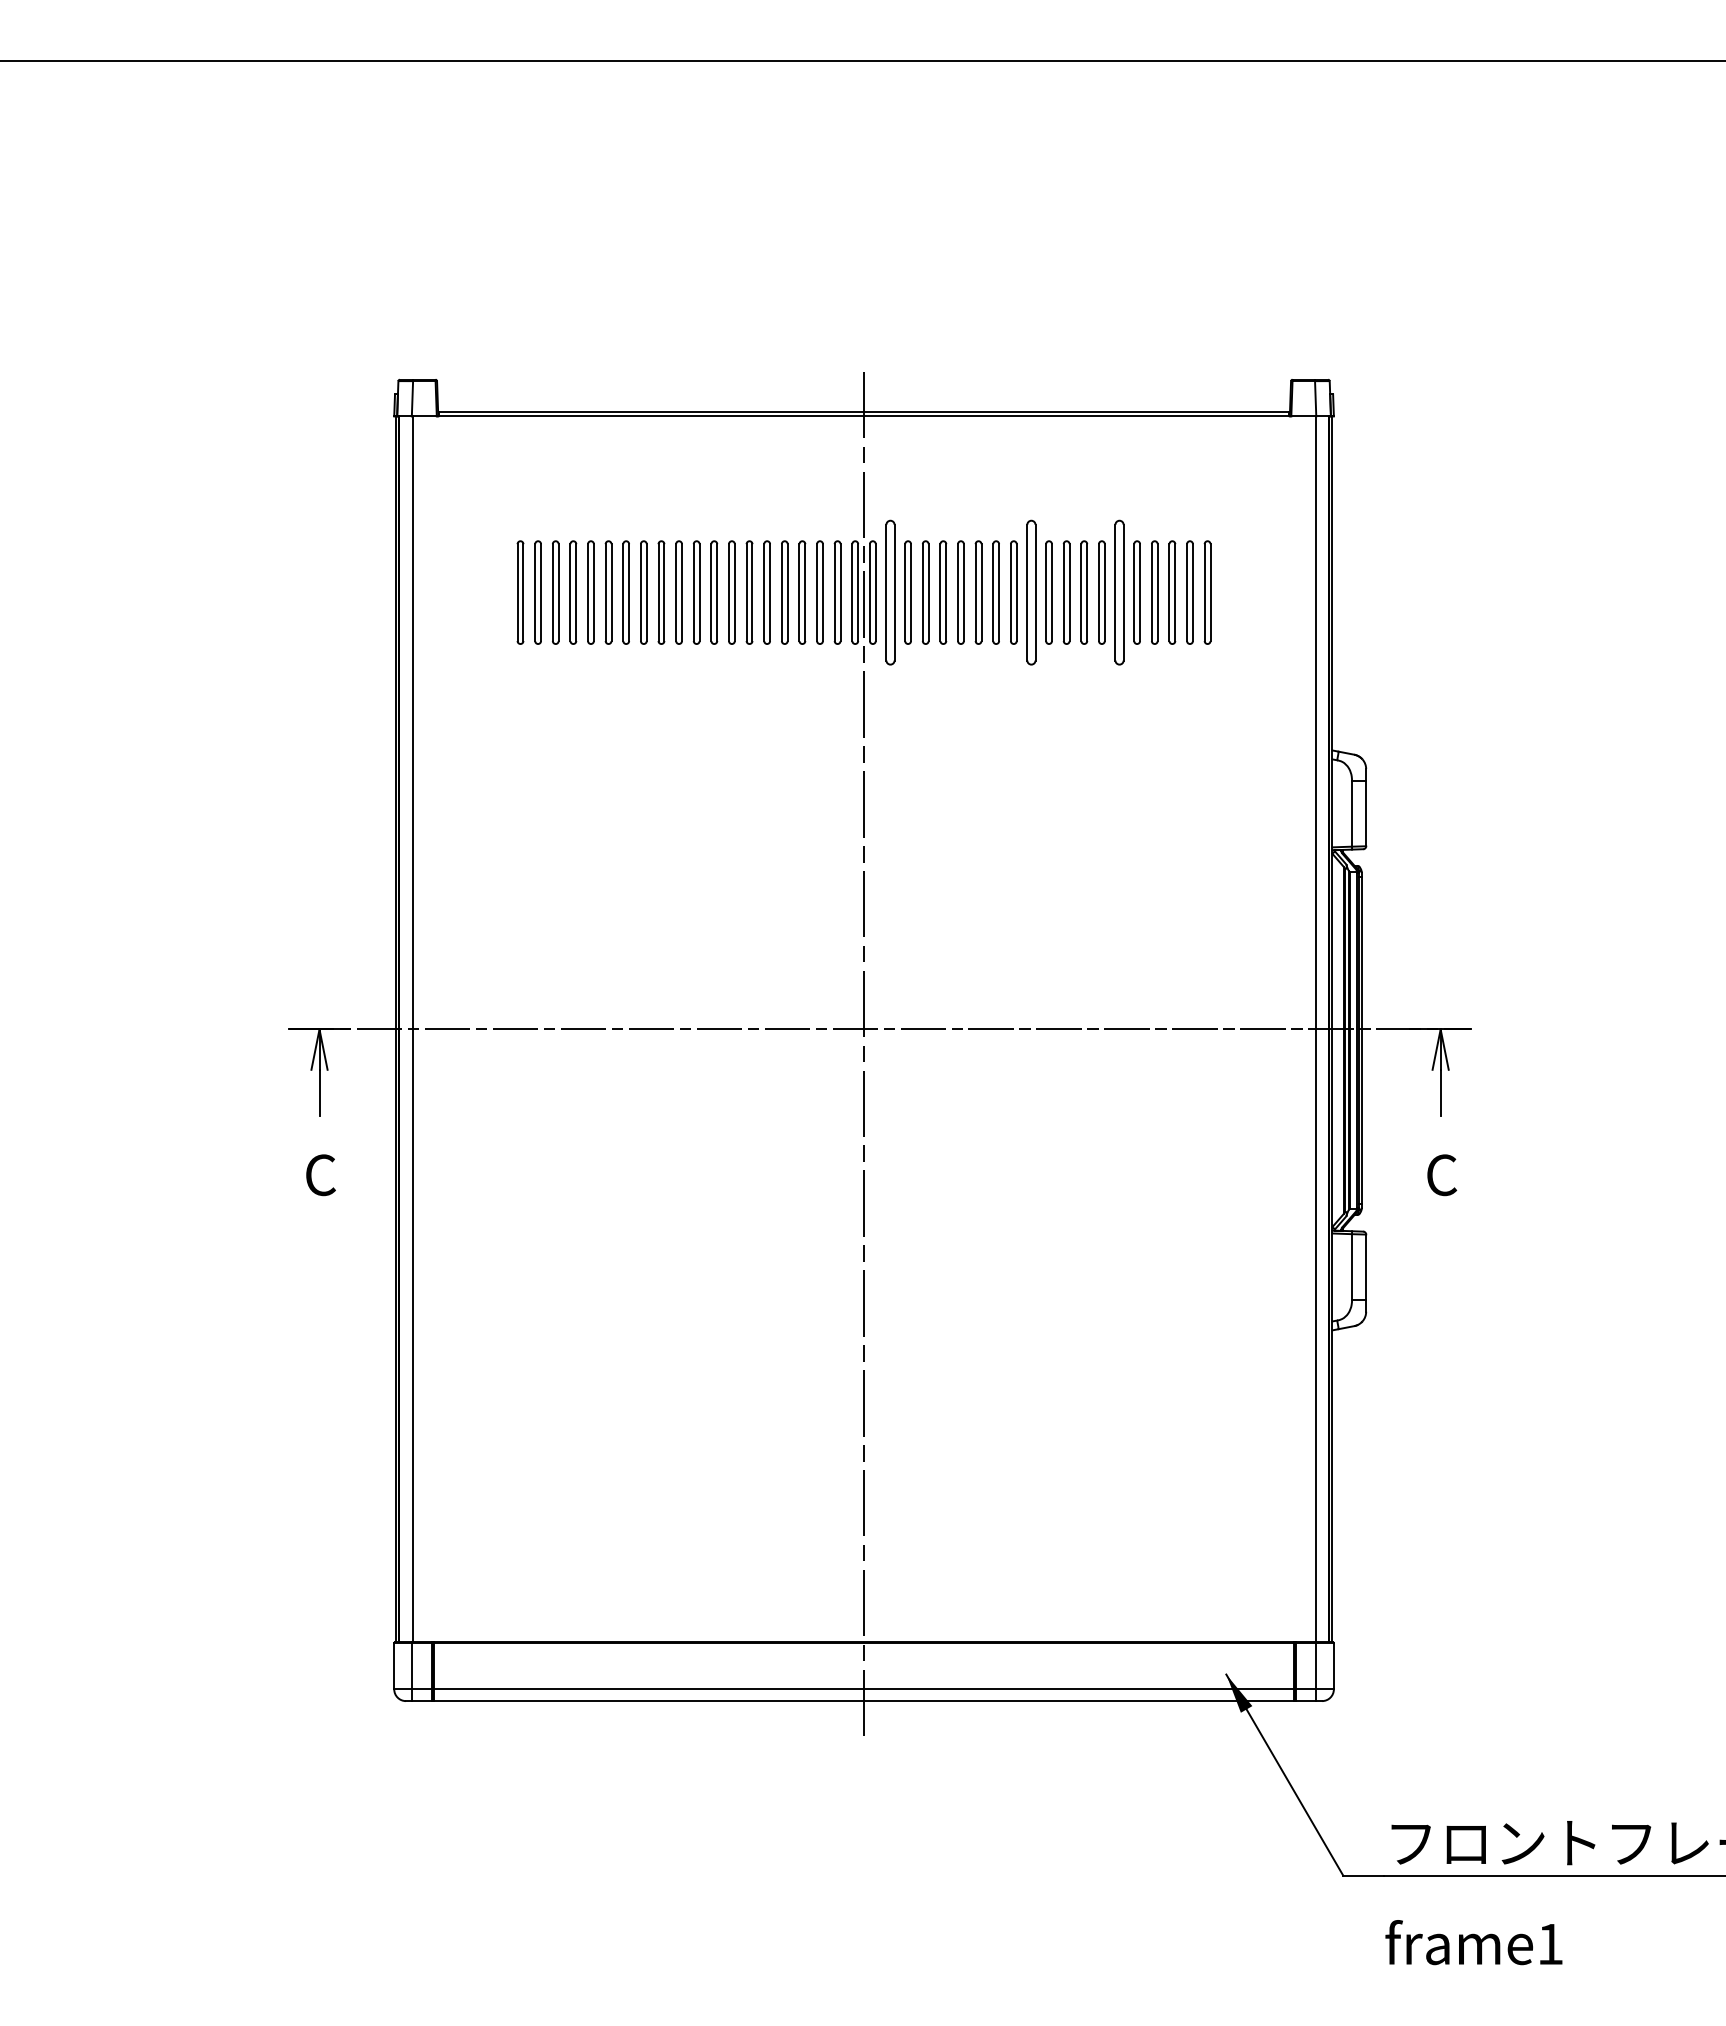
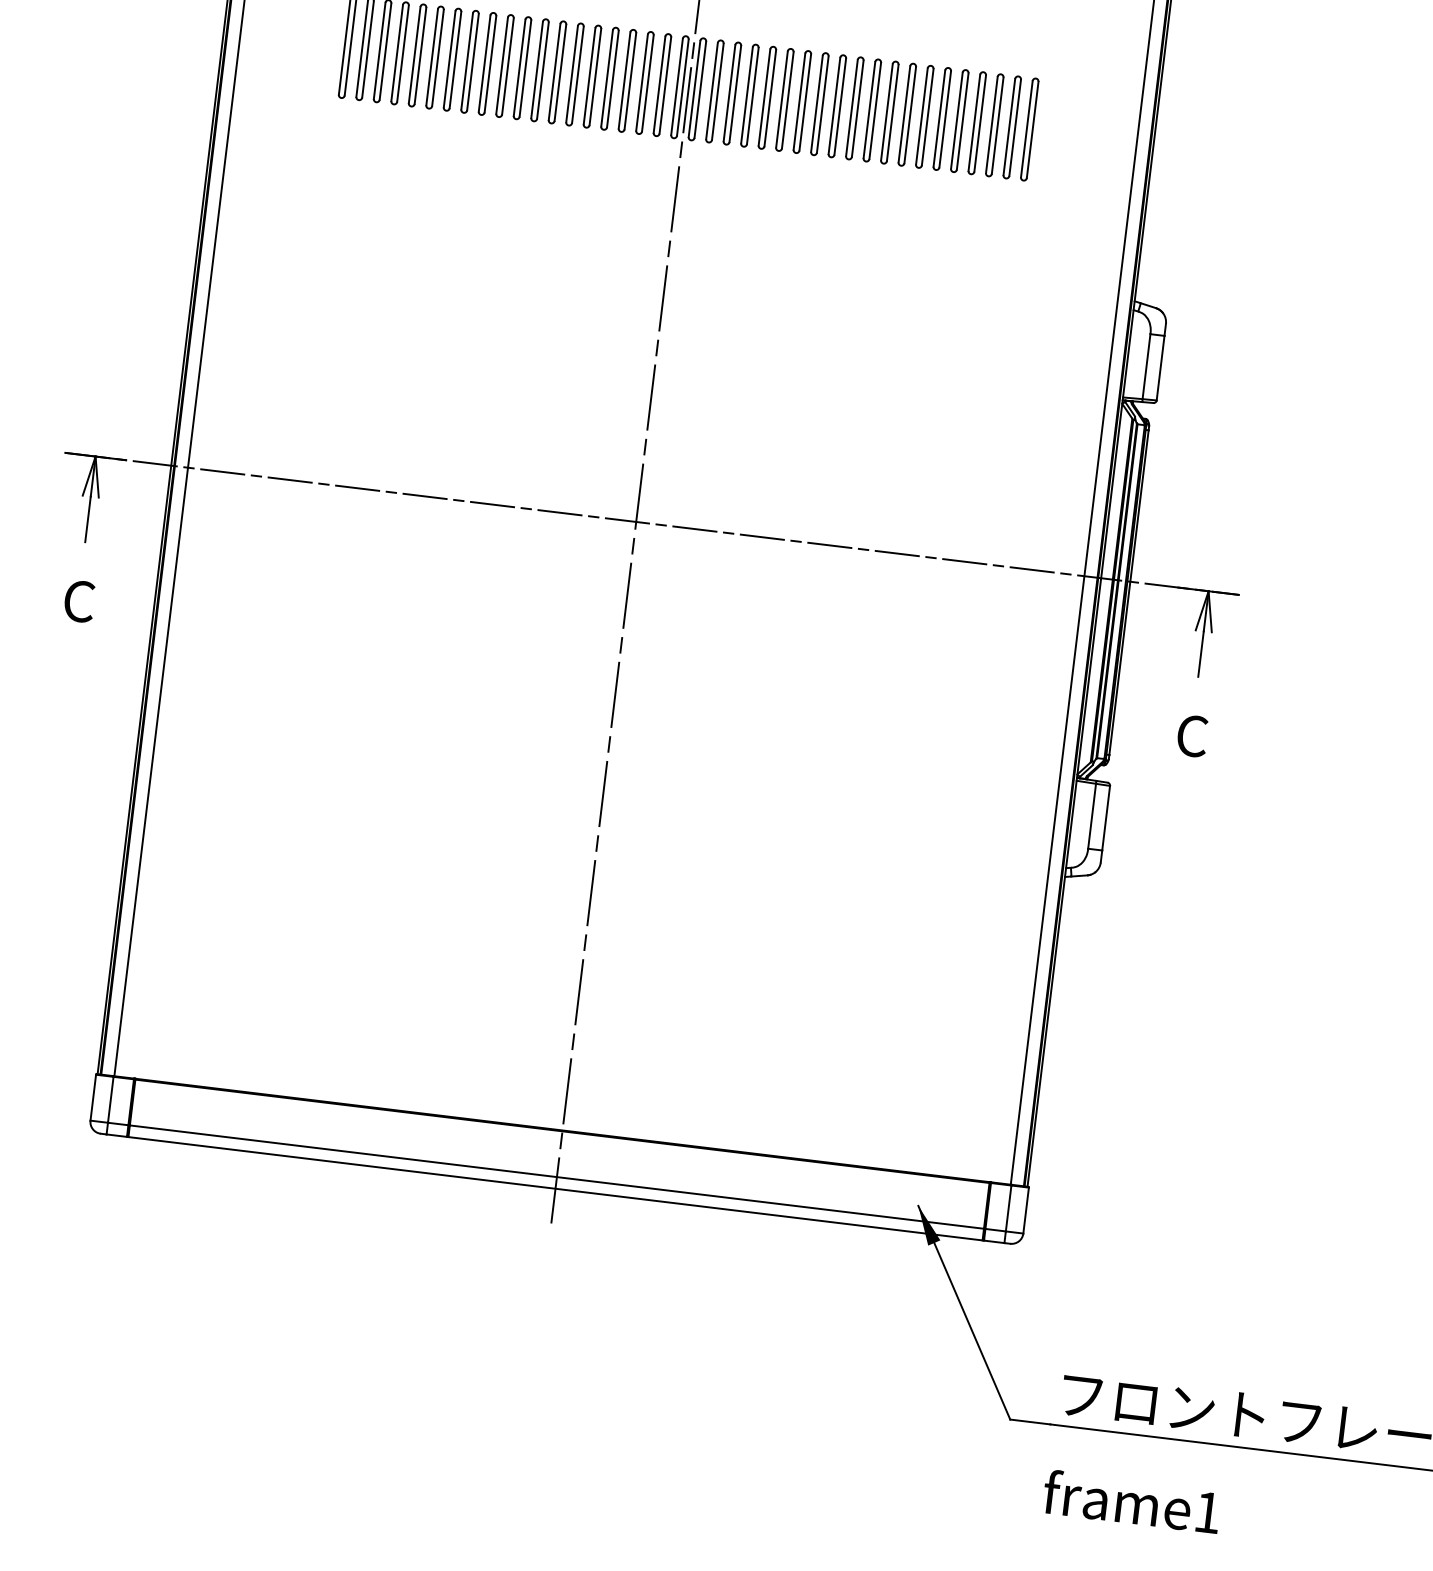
part: (890, 592) -> (714, 91), size x0.71
part: (1031, 592) -> (854, 108), size x0.71
part: (1119, 592) -> (942, 118), size x0.71

